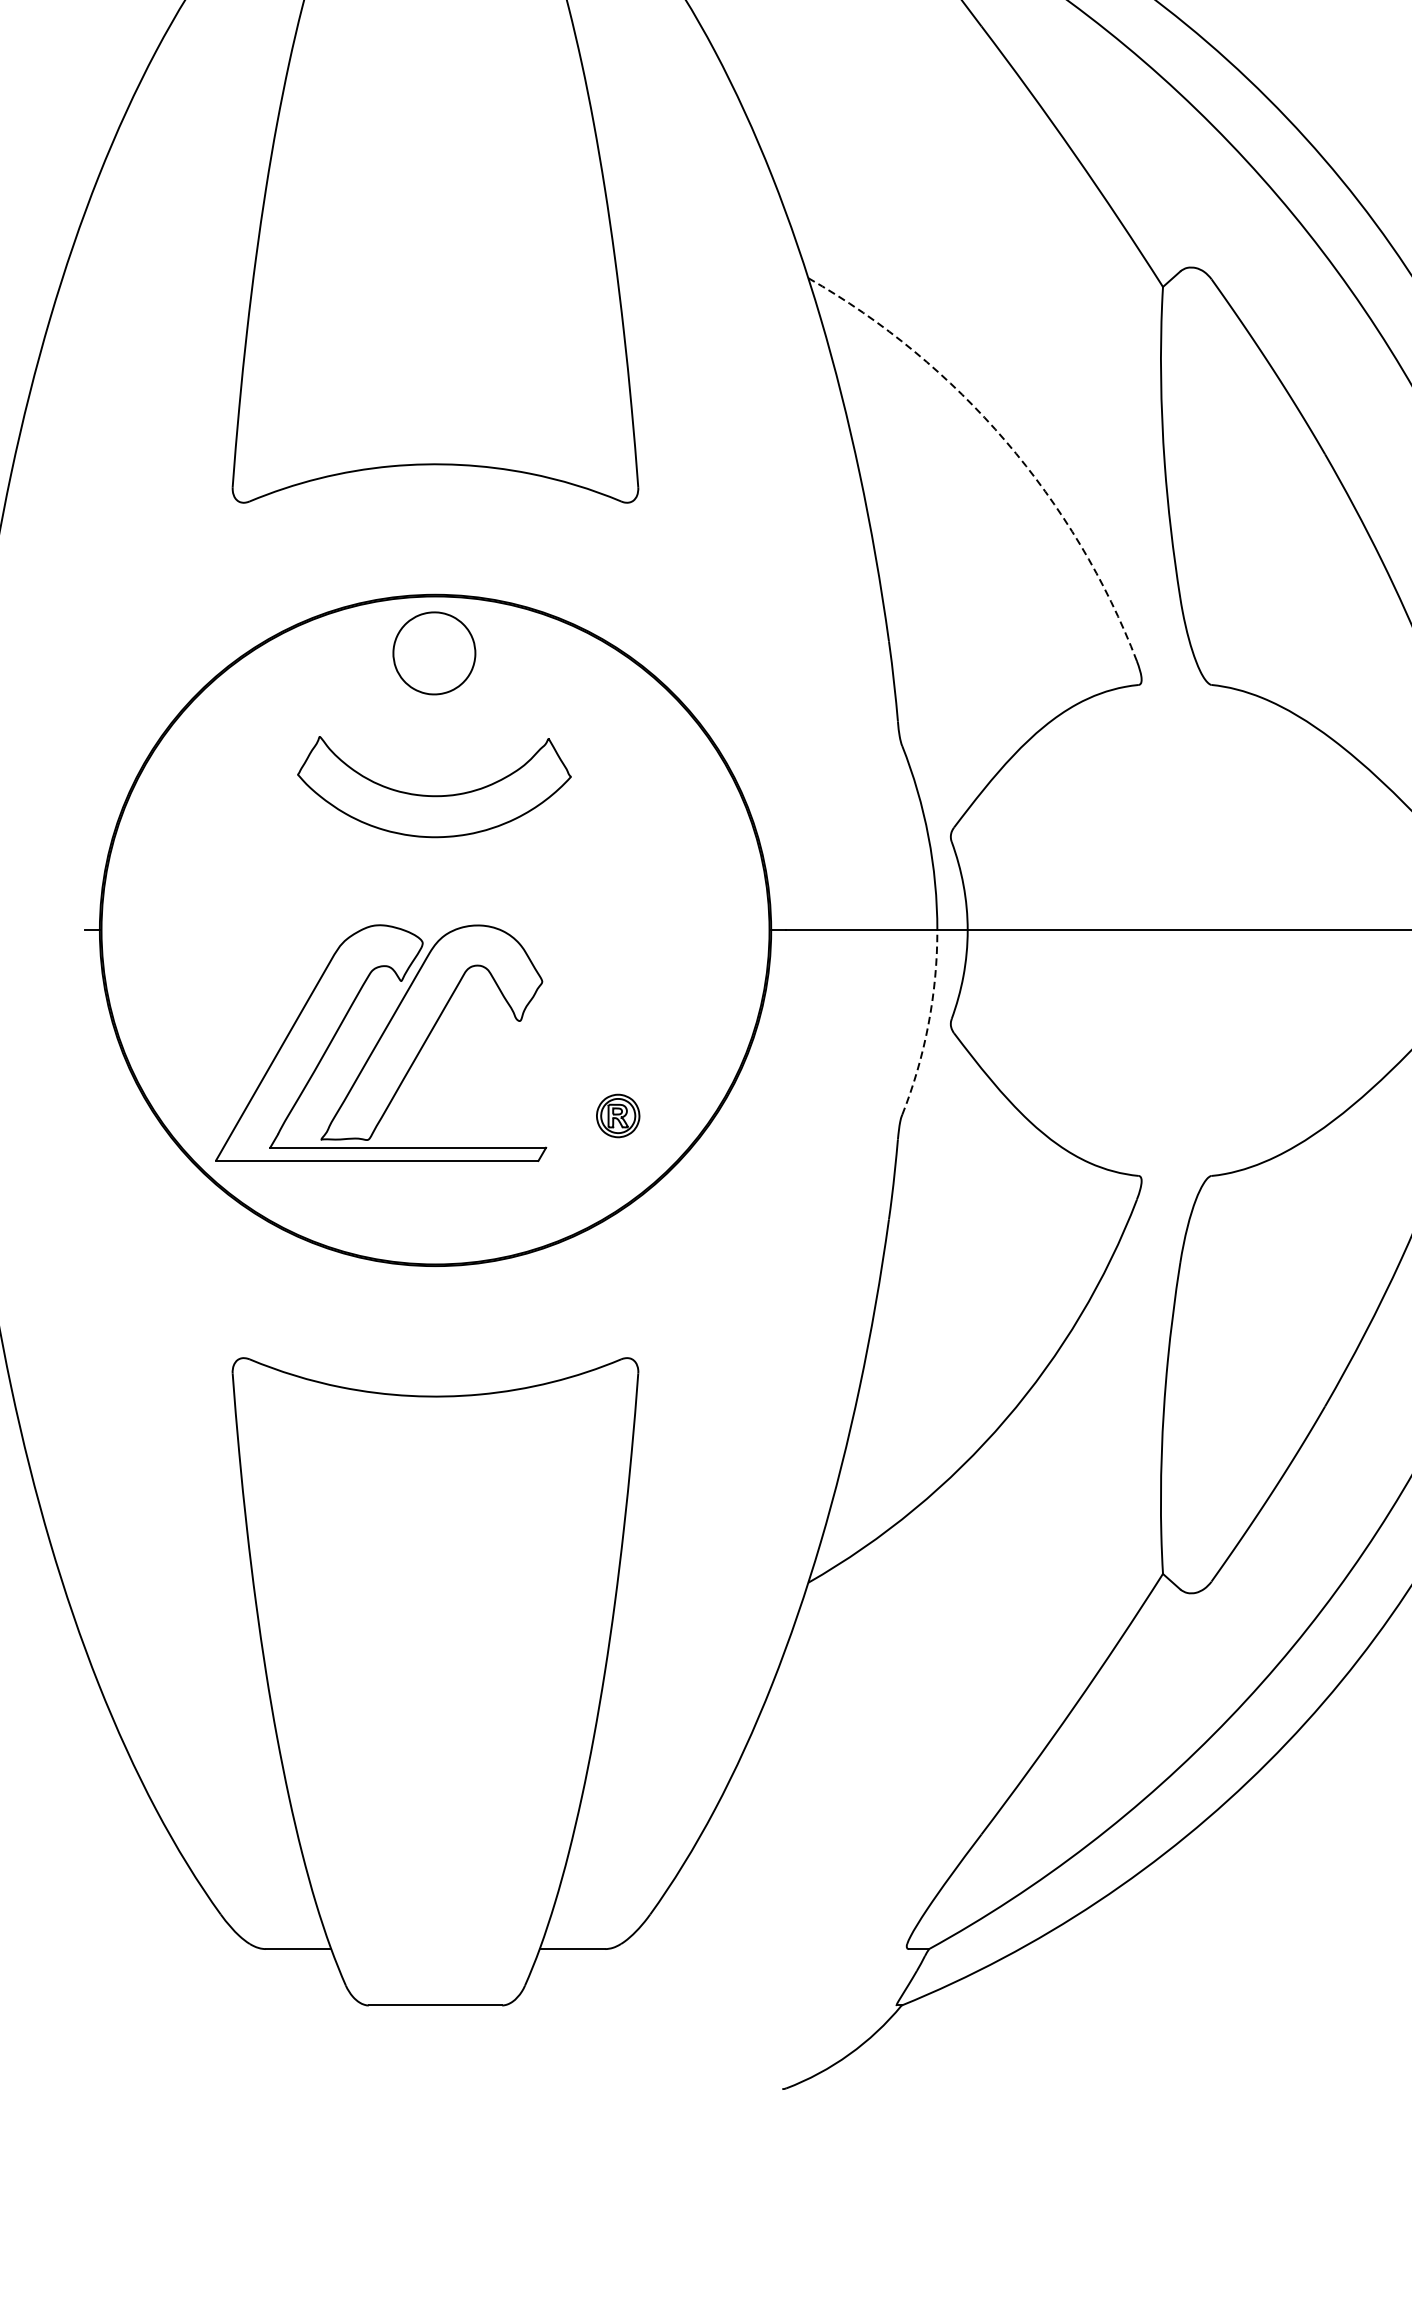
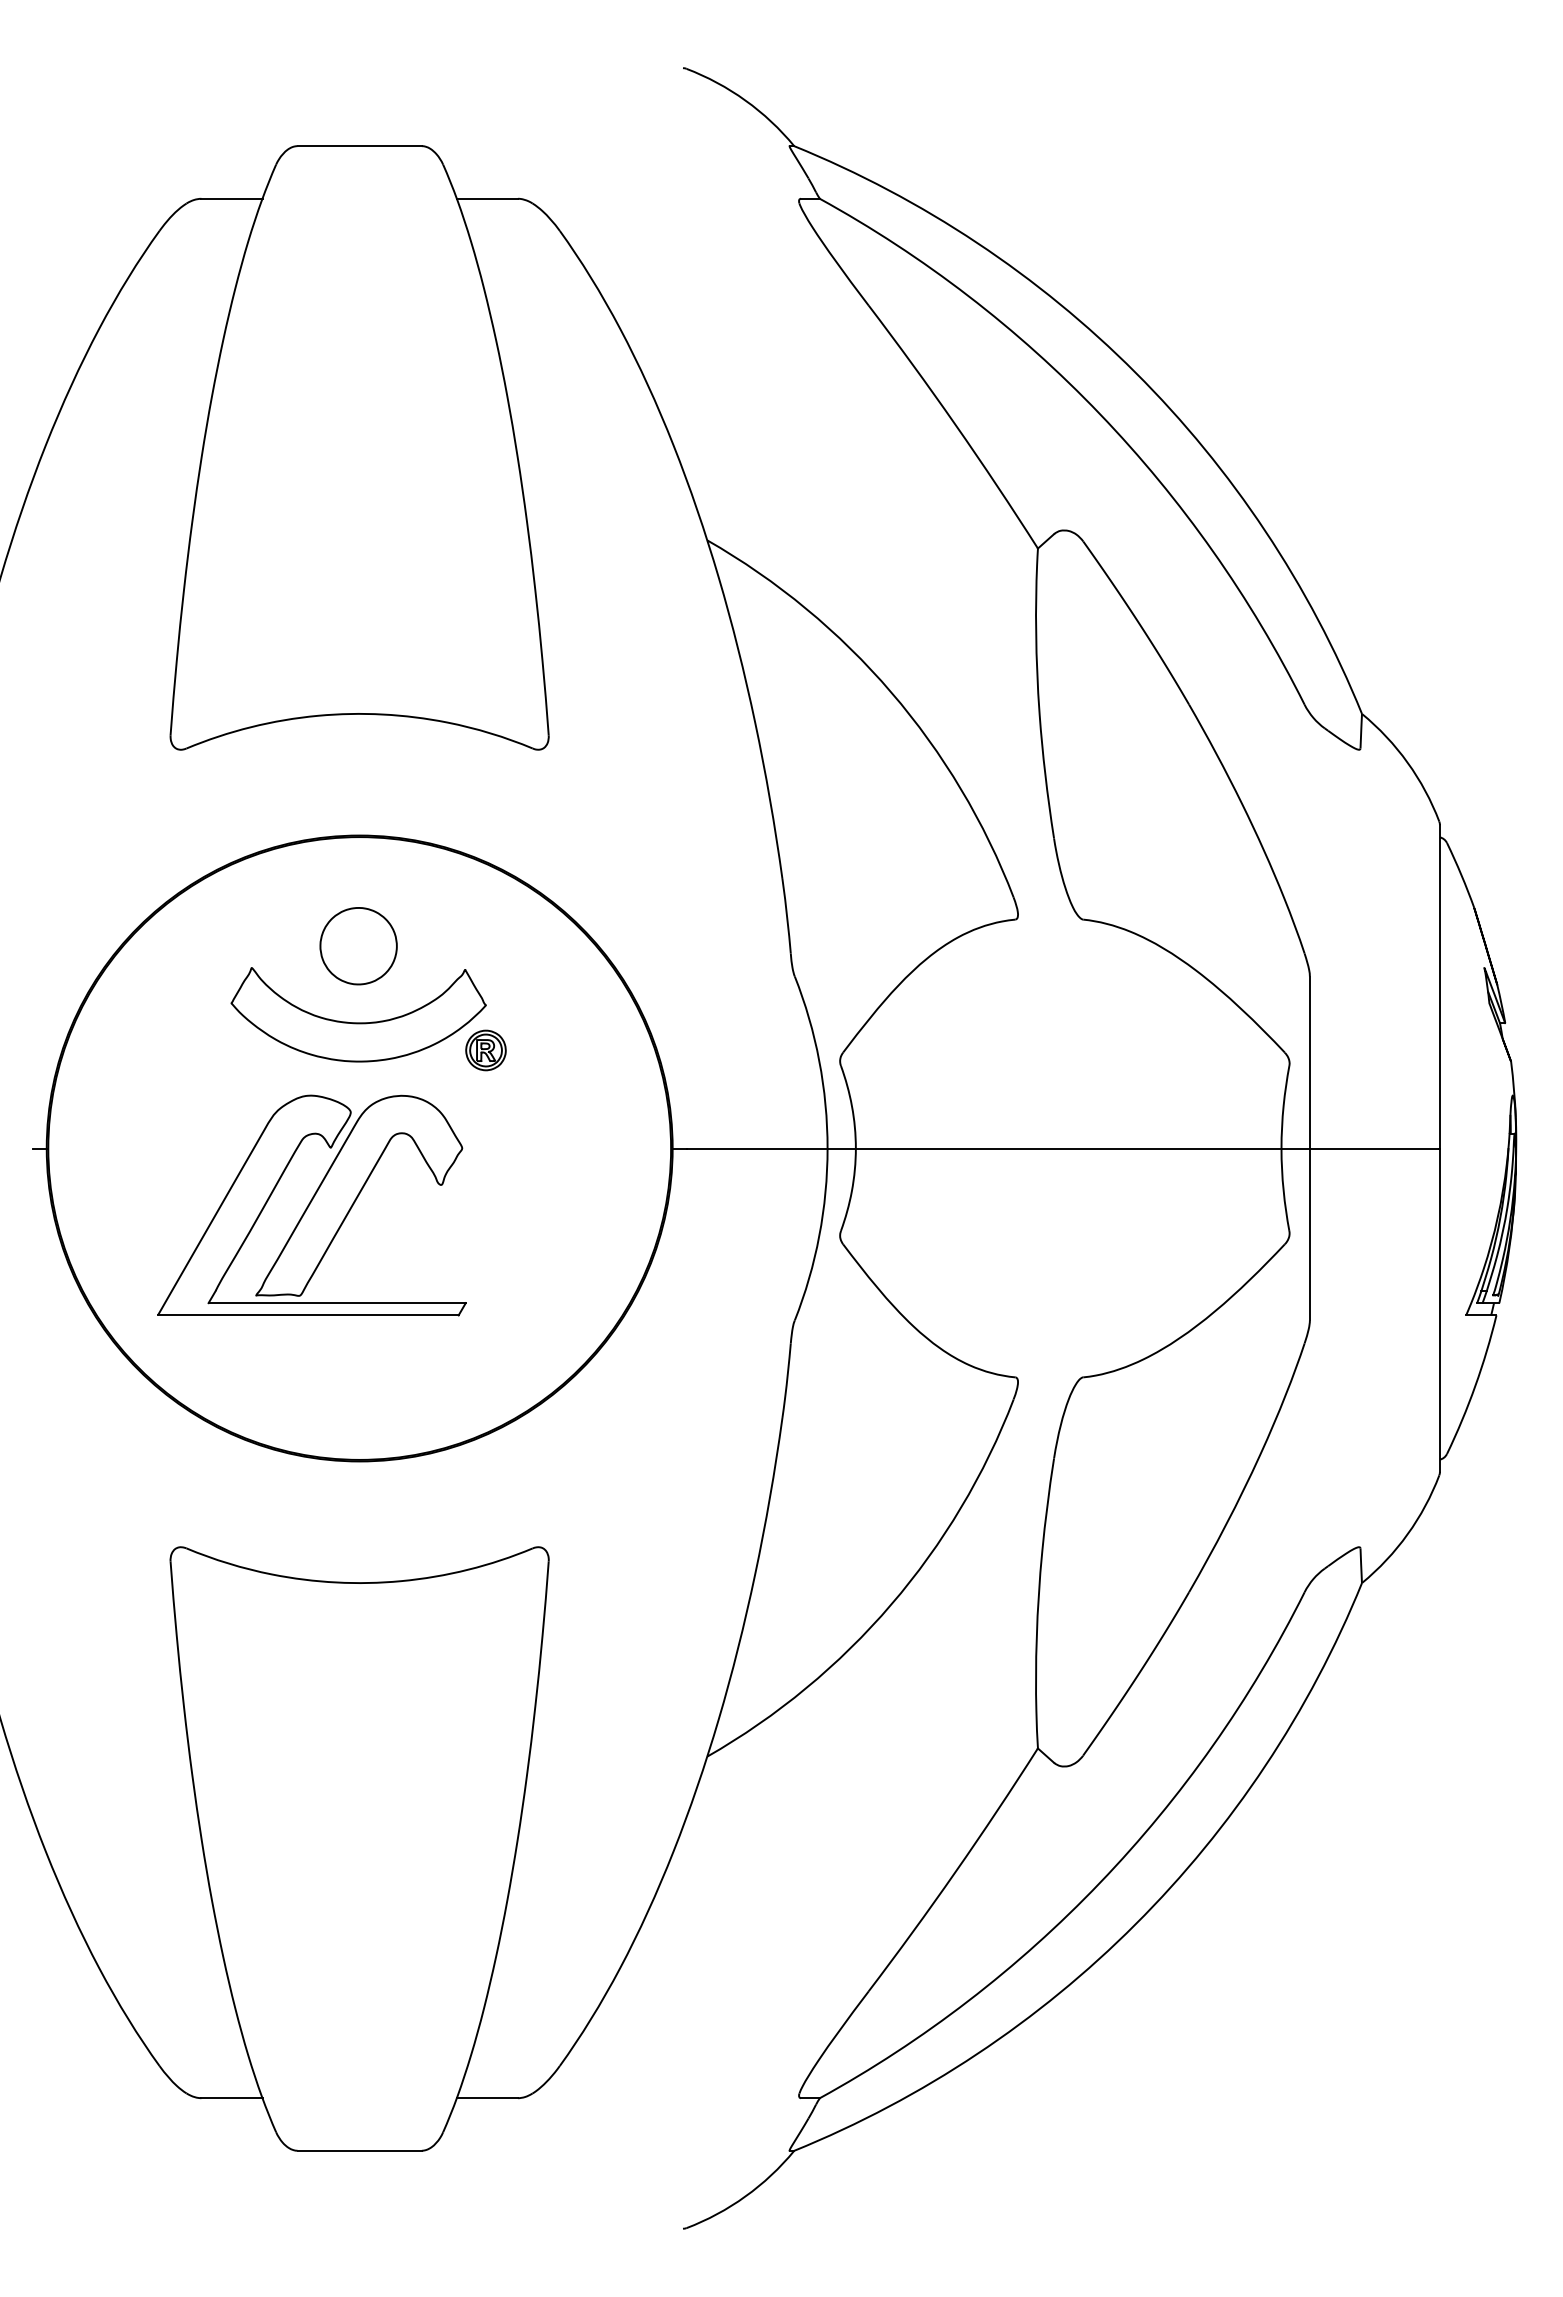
arc: (1005, 441) -> (891, 692), dashed -> solid
part: (434, 653) -> (358, 946), moved
arc: (928, 1023) -> (819, 1235), dashed -> solid
part: (380, 1043) -> (311, 1205), moved
part: (617, 1116) -> (485, 1050), moved

